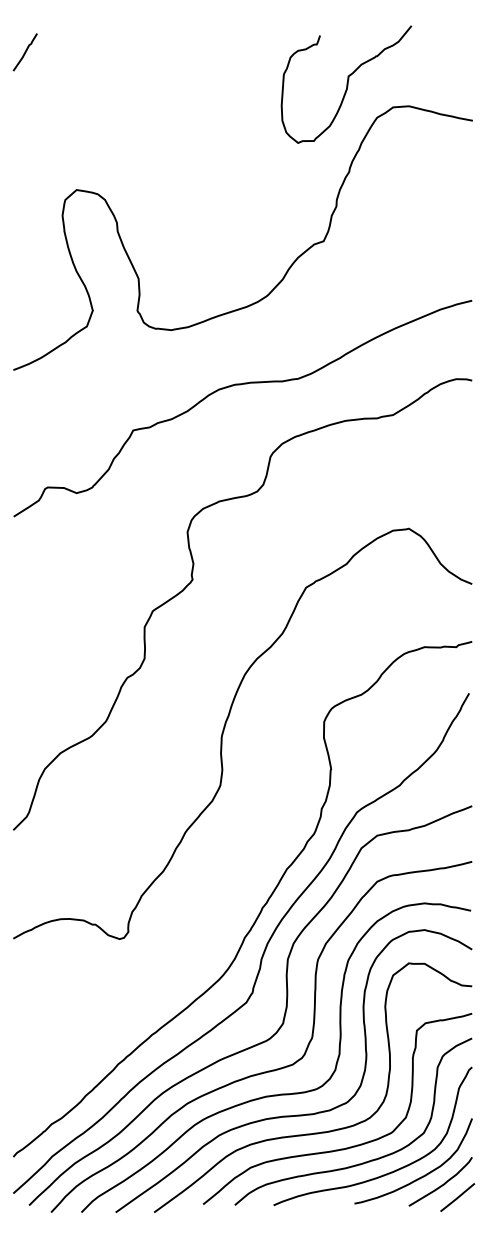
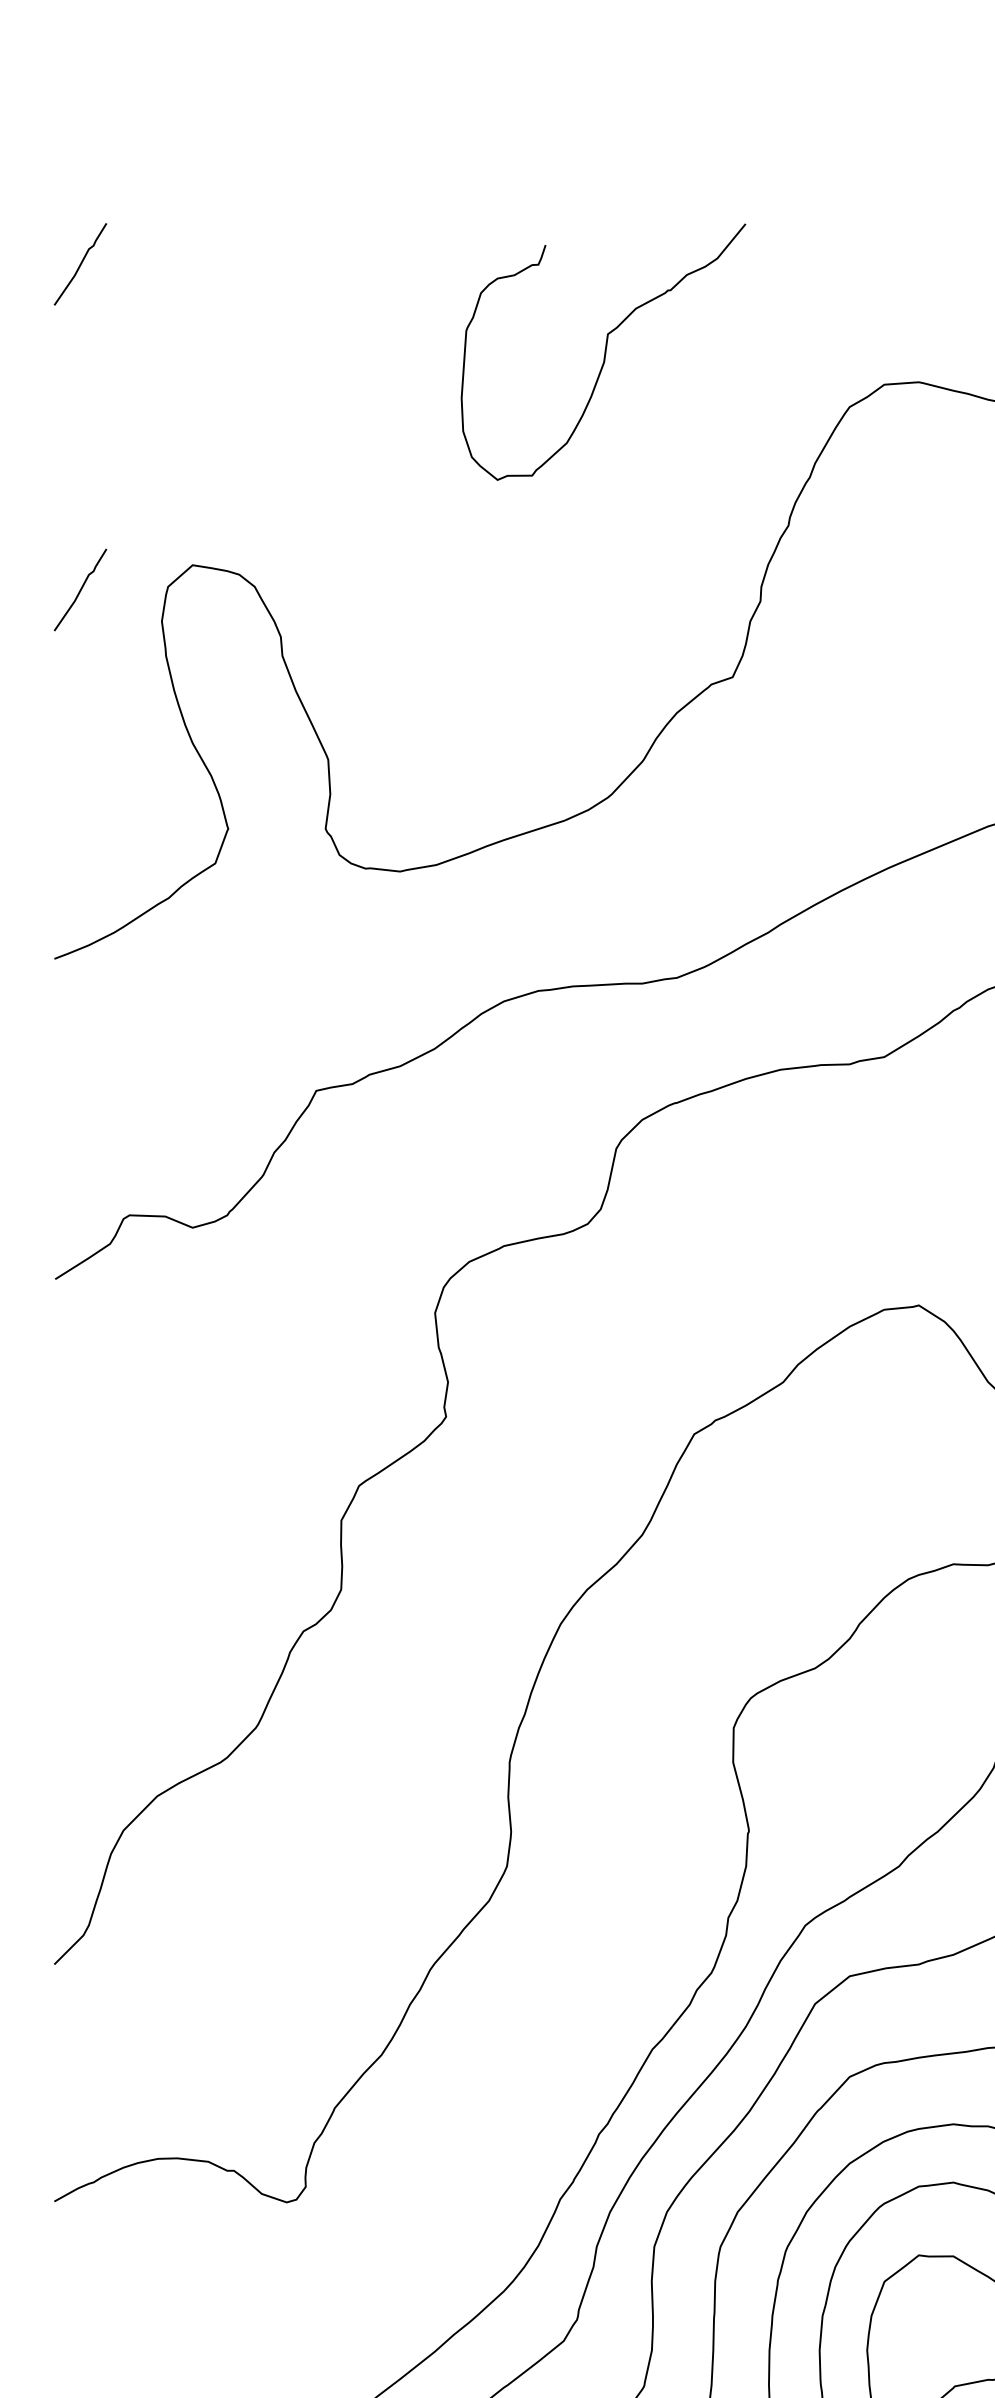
curve: (346, 84) -> (603, 352), moved
line: (24, 201) -> (78, 590), added

